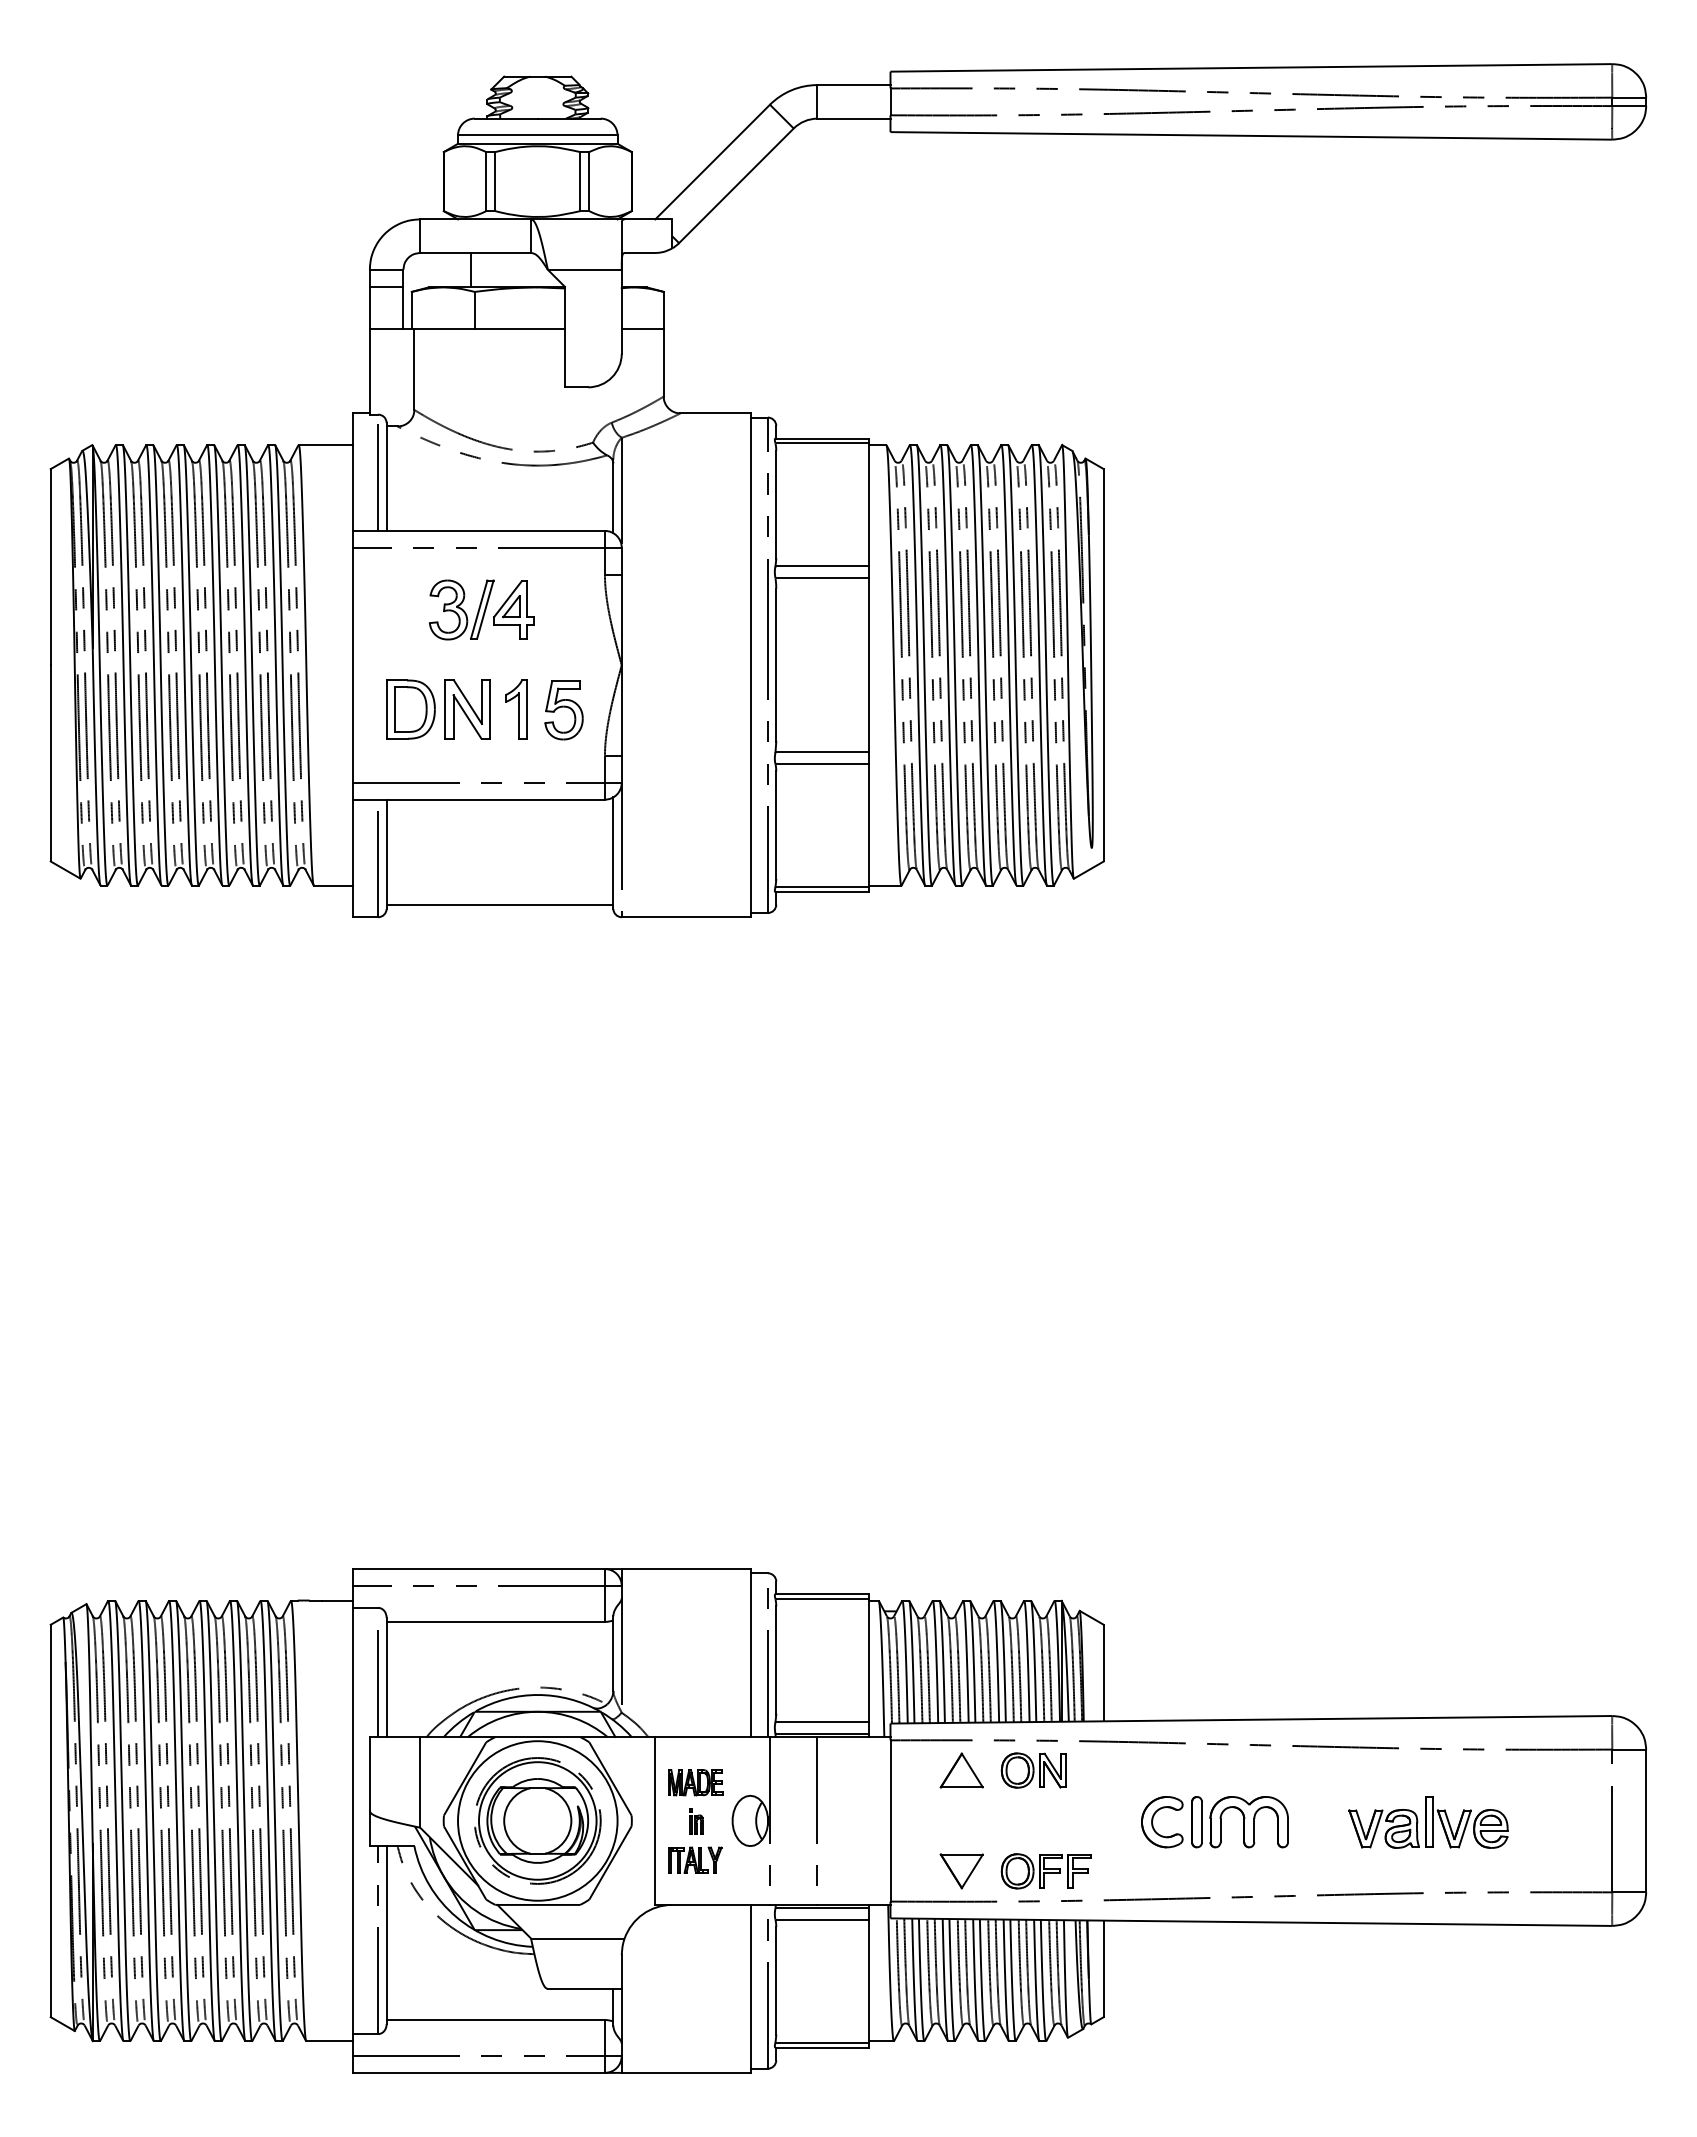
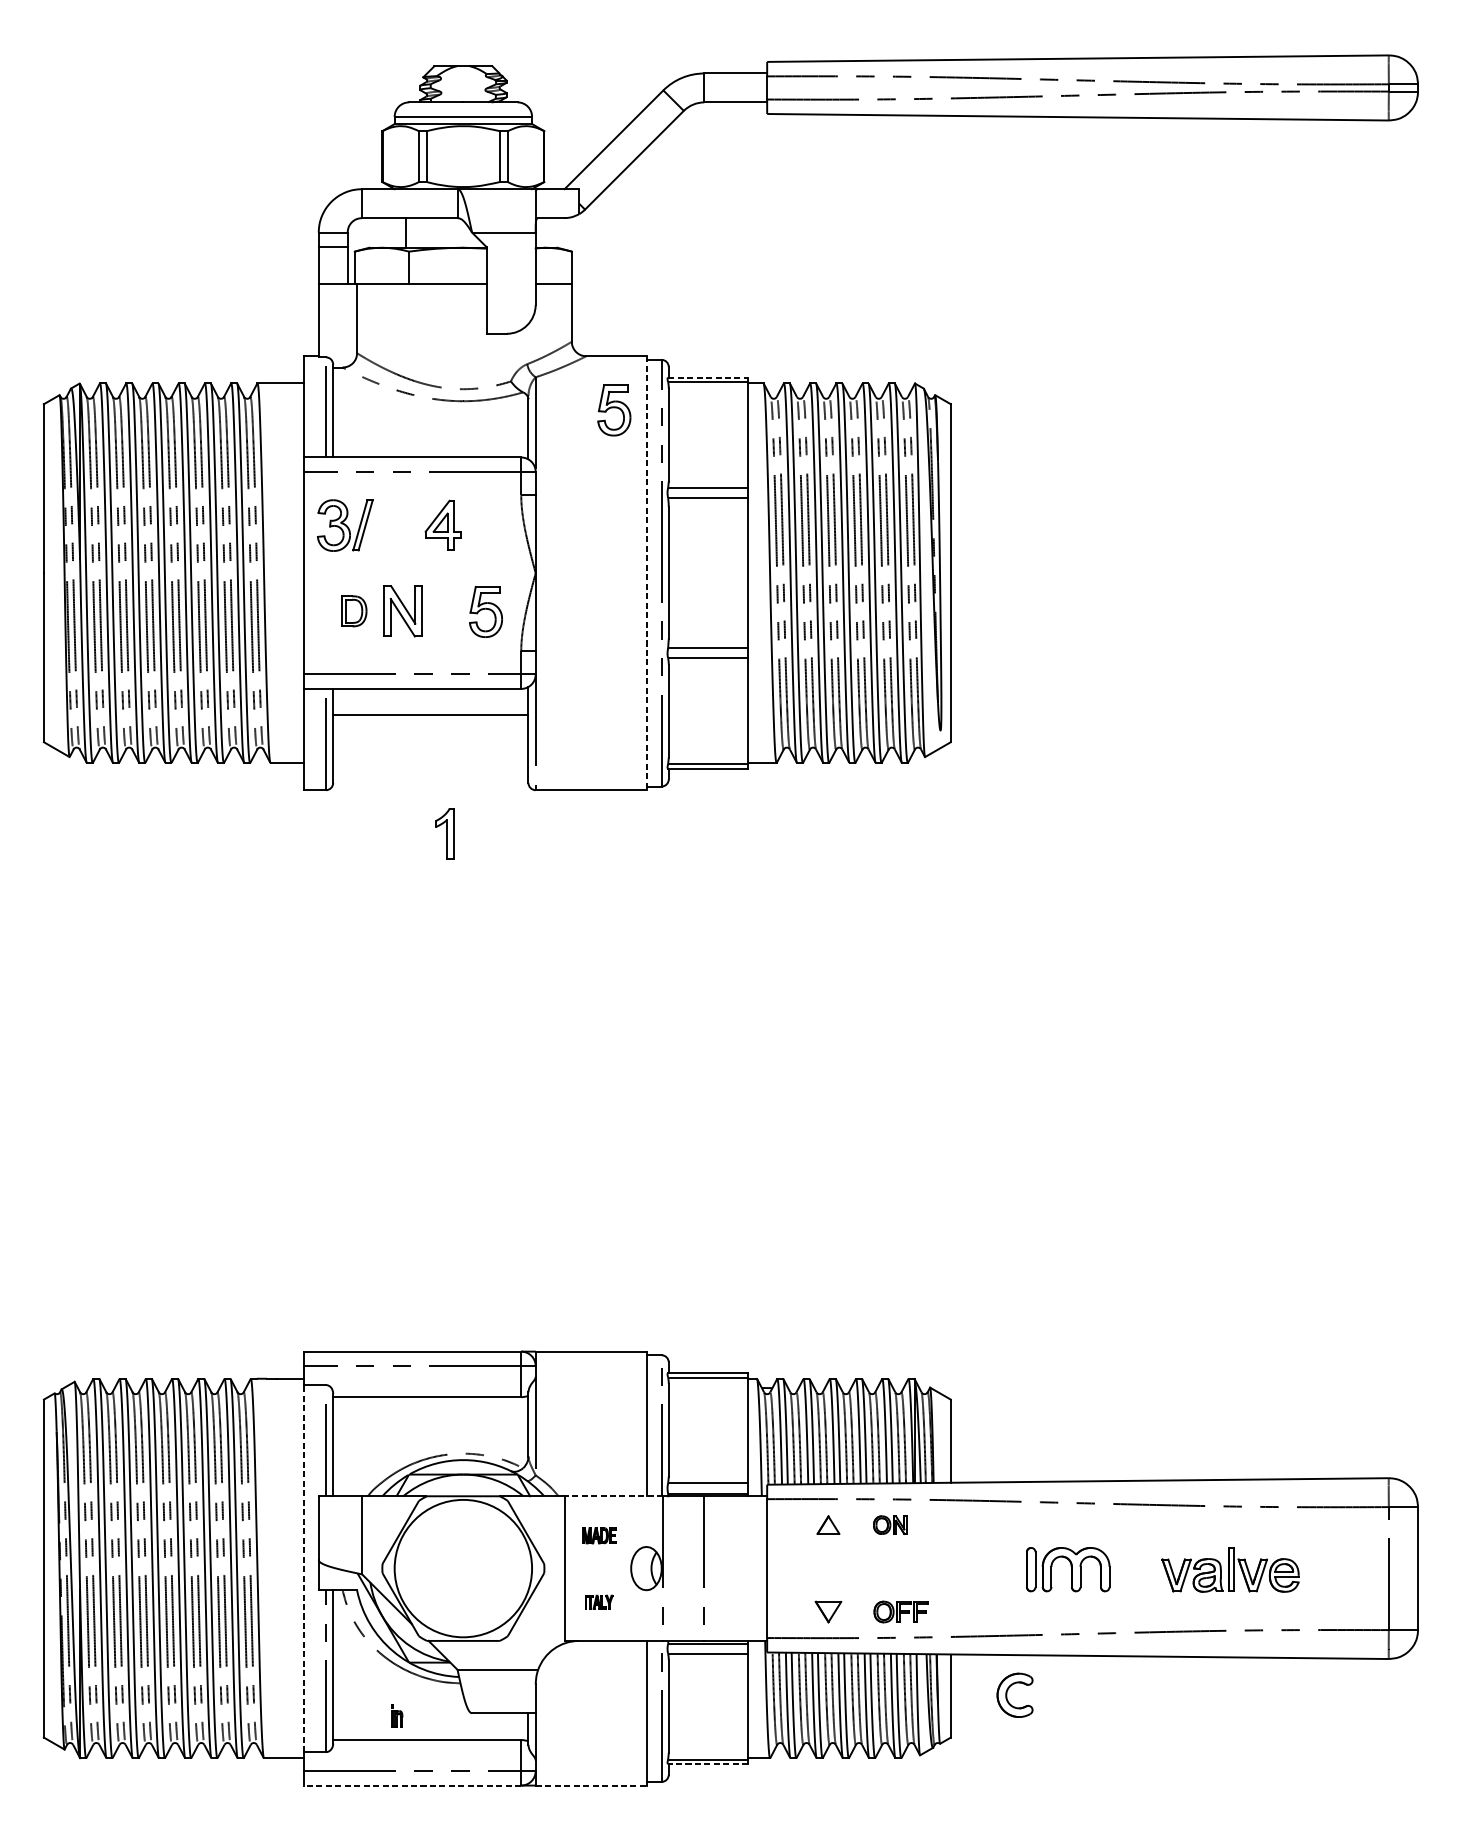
line: (822, 438) -> (708, 377), solid -> dashed
part: (712, 476) -> (613, 410), added
part: (461, 609) -> (345, 525), moved
line: (751, 665) -> (647, 573), solid -> dashed
part: (410, 709) -> (353, 611), size x0.6
part: (516, 709) -> (445, 833), moved
line: (499, 905) -> (430, 714), moved
line: (712, 1736) -> (613, 1495), solid -> dashed
part: (961, 1770) -> (828, 1525), size x0.6
part: (1033, 1770) -> (890, 1525), size x0.6
part: (695, 1782) -> (599, 1535), size x0.7
line: (353, 1820) -> (304, 1568), solid -> dashed
part: (537, 1820) -> (463, 1568), removed
part: (696, 1821) -> (396, 1716), moved
part: (1153, 1824) -> (1007, 1697), moved
part: (695, 1859) -> (599, 1601), size x0.6
part: (961, 1871) -> (828, 1612), size x0.7
part: (1045, 1871) -> (900, 1612), size x0.7
line: (822, 2047) -> (708, 1763), solid -> dashed
line: (479, 2072) -> (413, 1785), solid -> dashed
line: (686, 2072) -> (591, 1785), solid -> dashed

